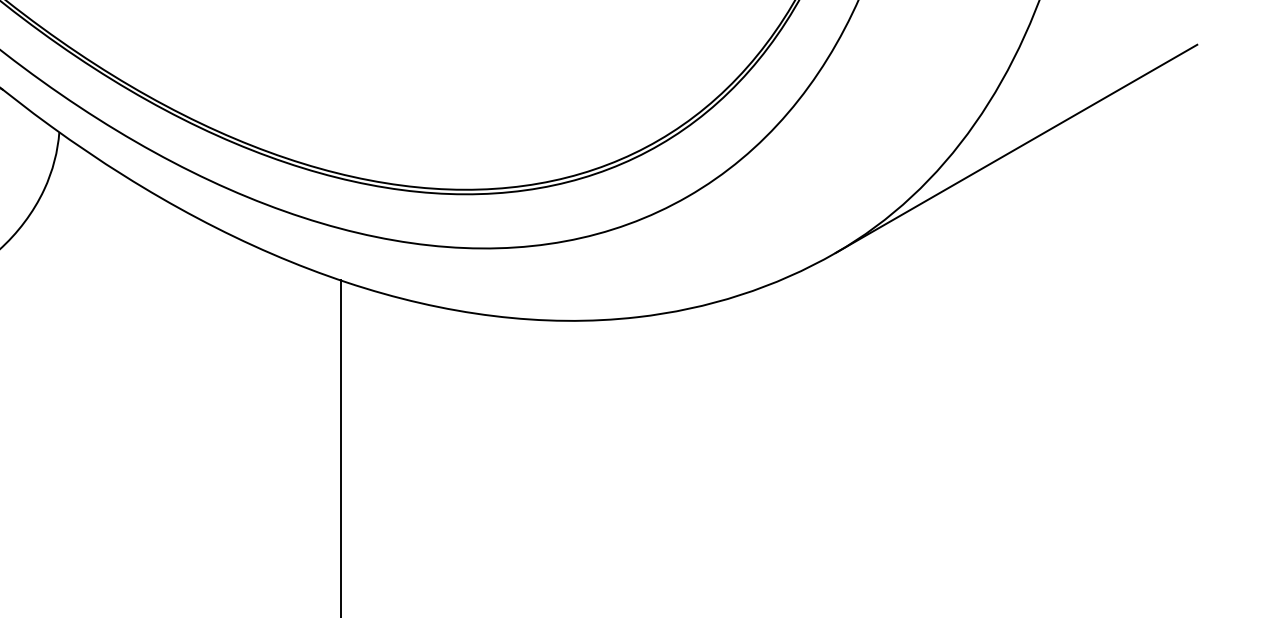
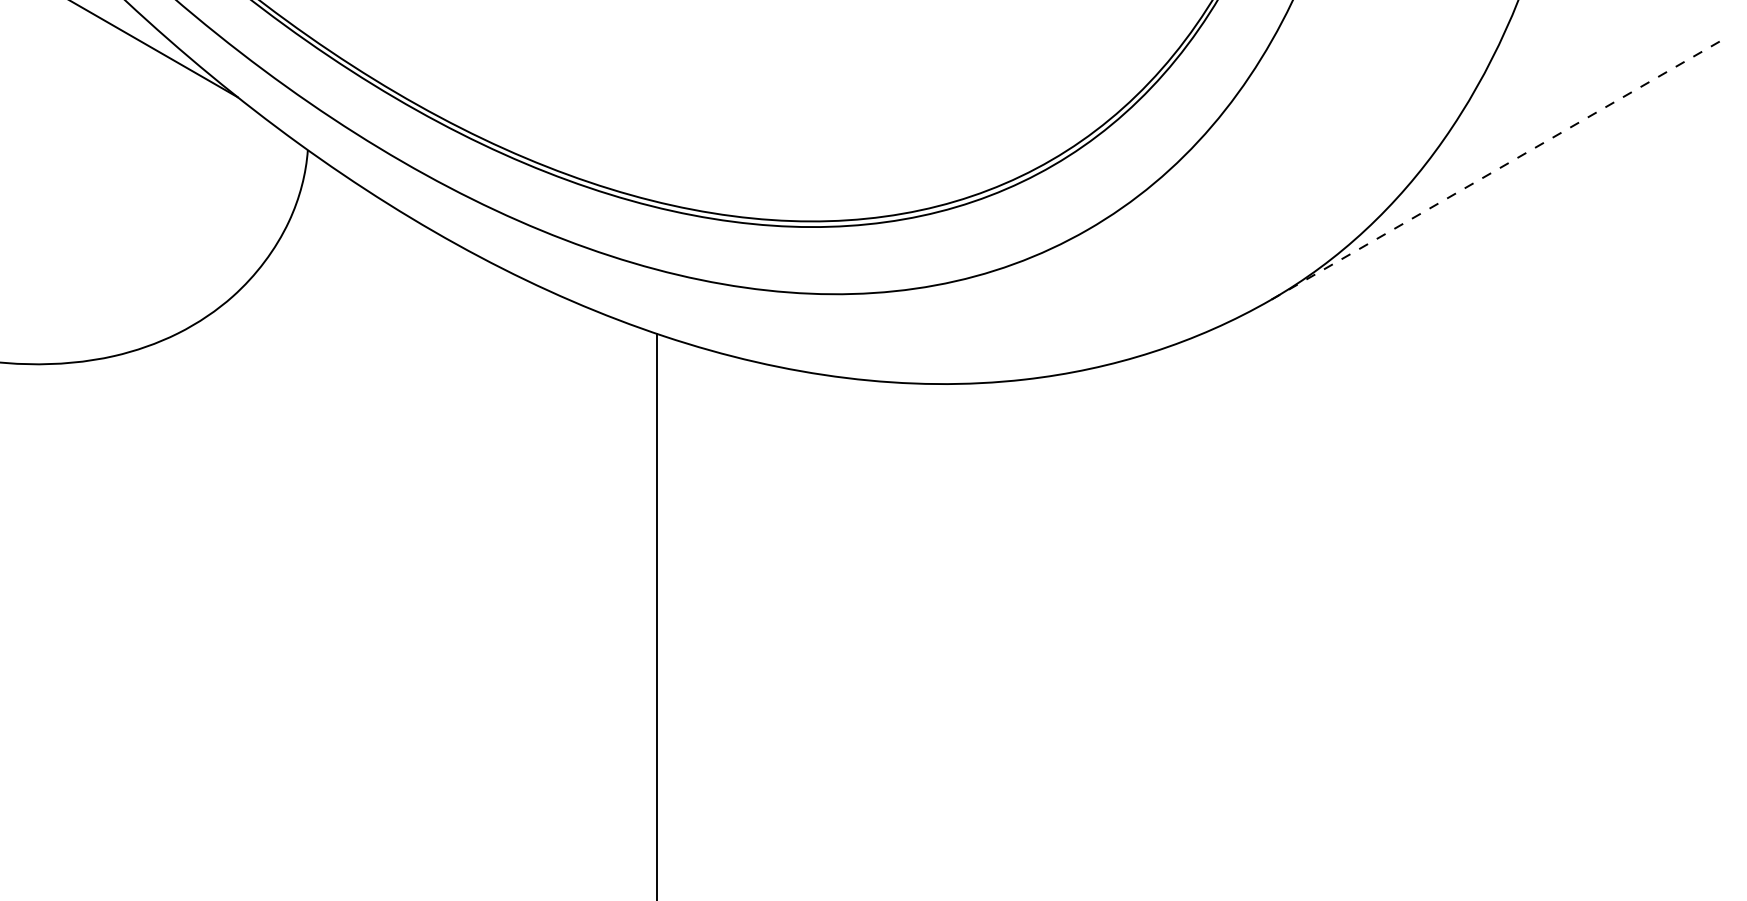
line: (1016, 148) -> (1495, 170), solid -> dashed

